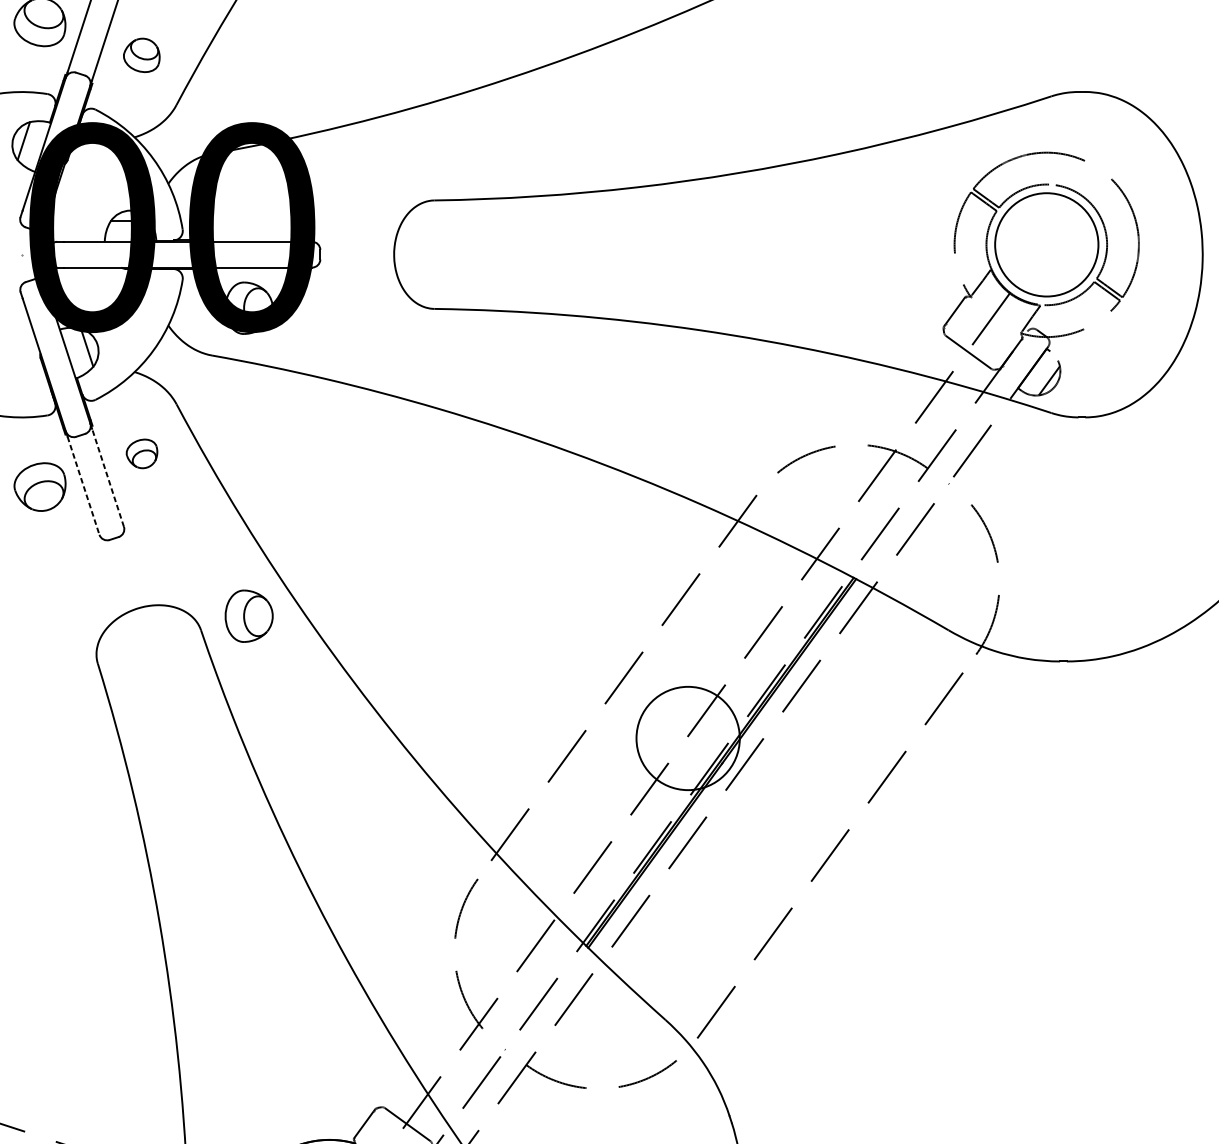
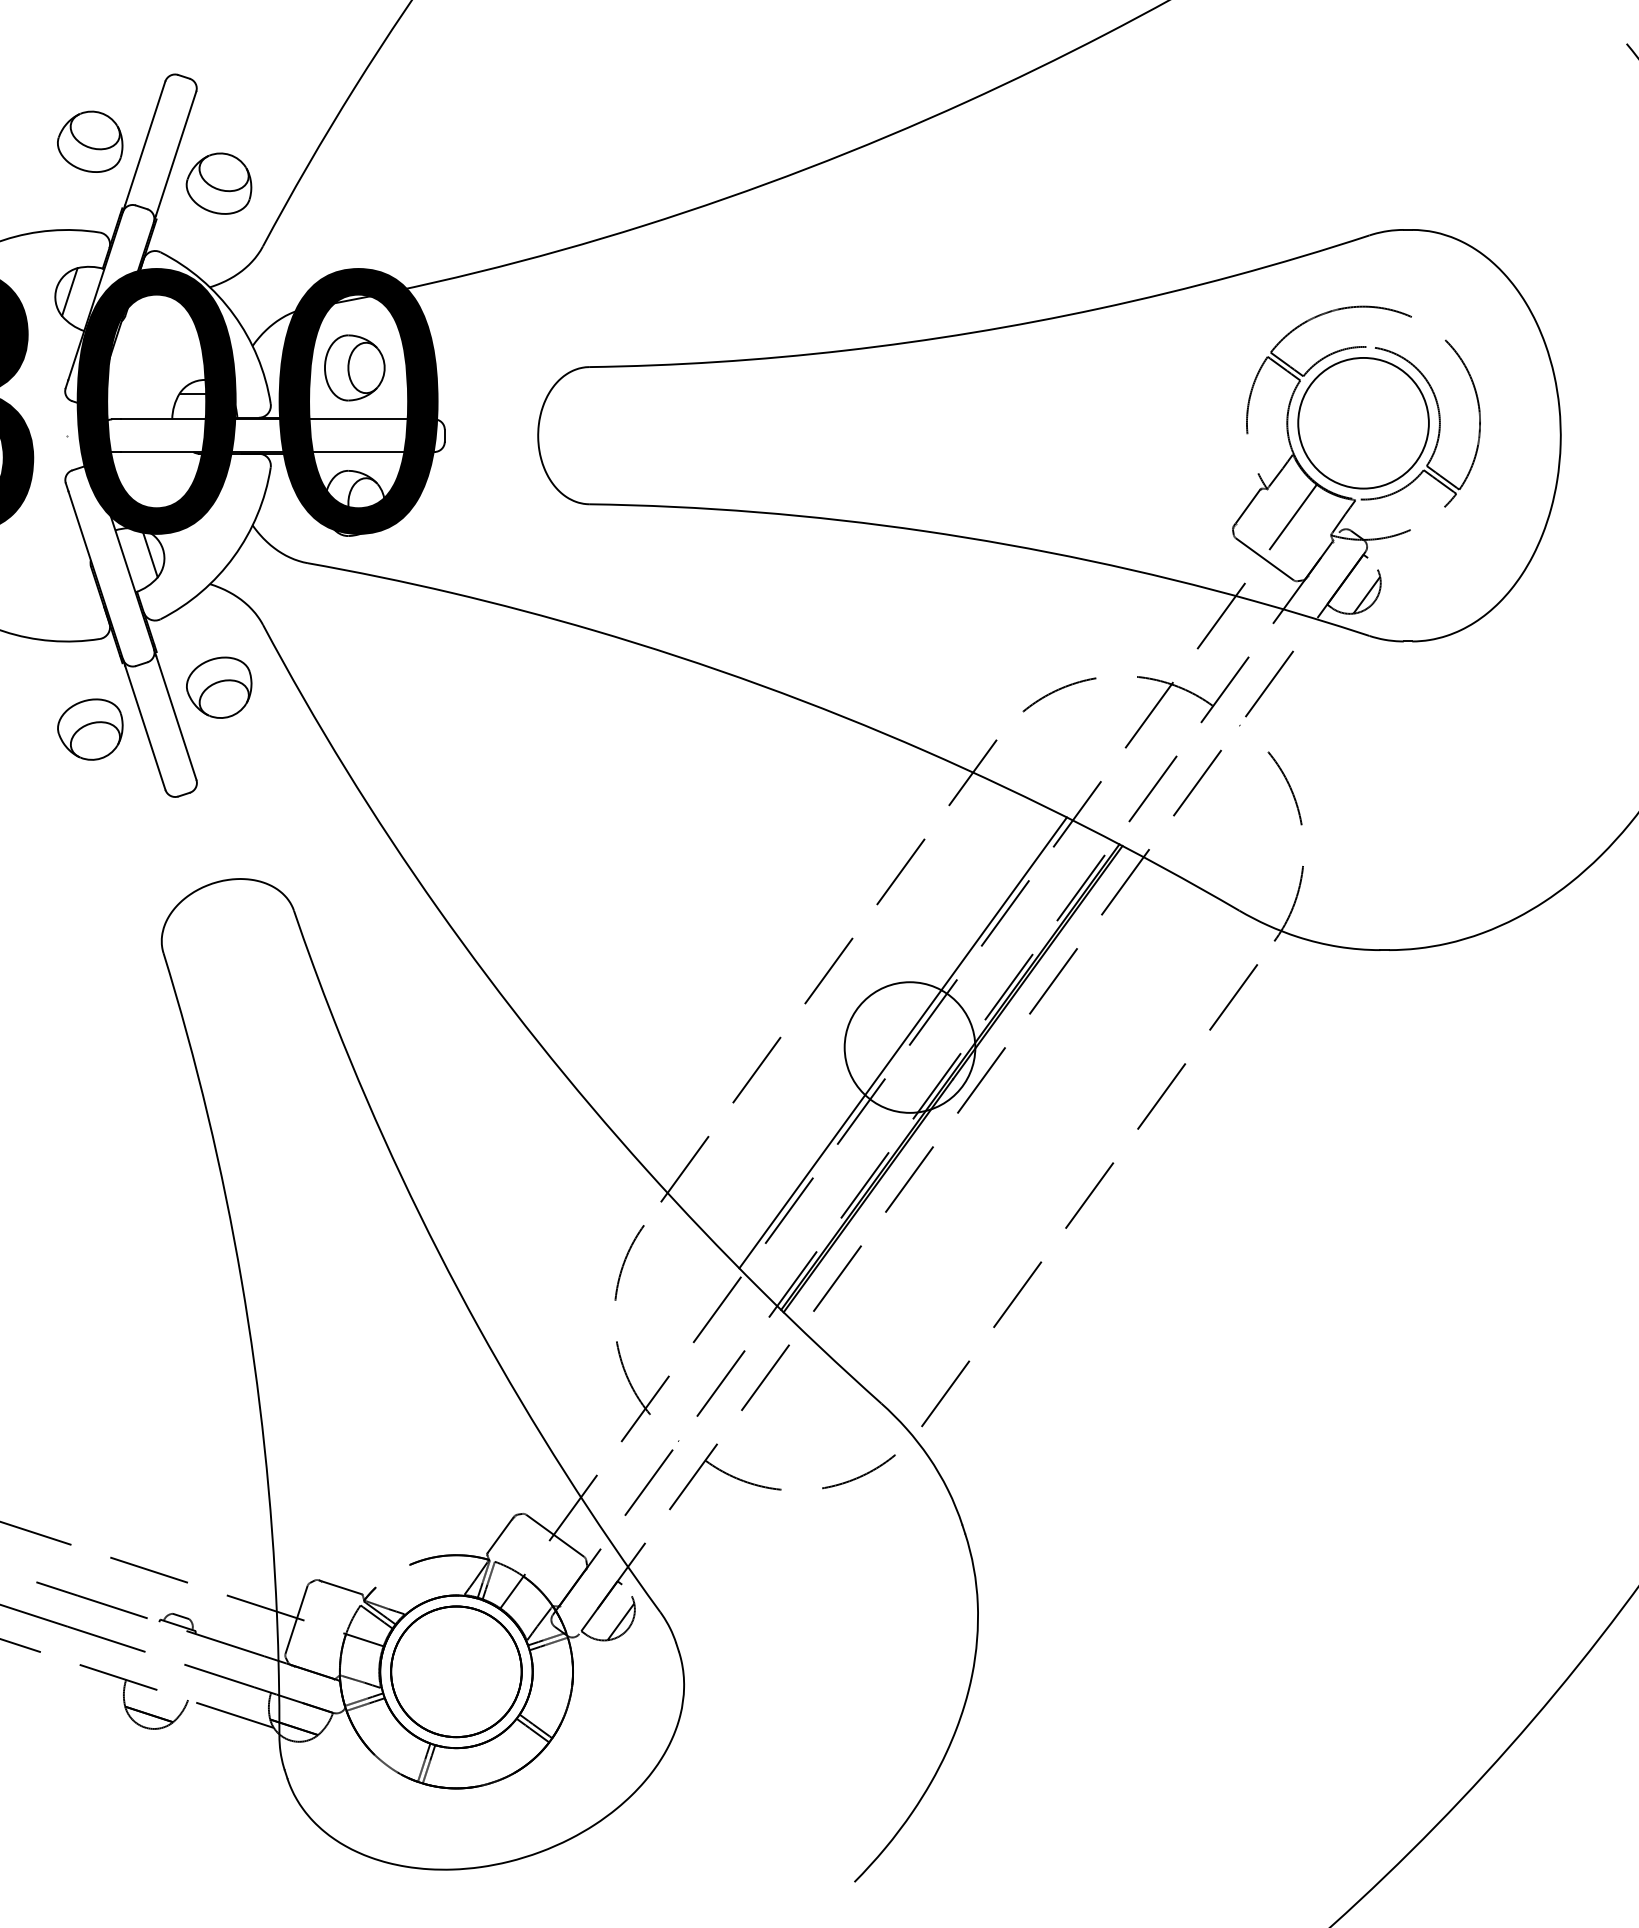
part: (141, 55) -> (218, 183), size x1.43
part: (142, 453) -> (219, 687), size x1.67
line: (108, 477) -> (176, 717), dashed -> solid
line: (83, 486) -> (145, 728), dashed -> solid
part: (248, 615) -> (354, 367), moved
line: (682, 734) -> (902, 1042), added

